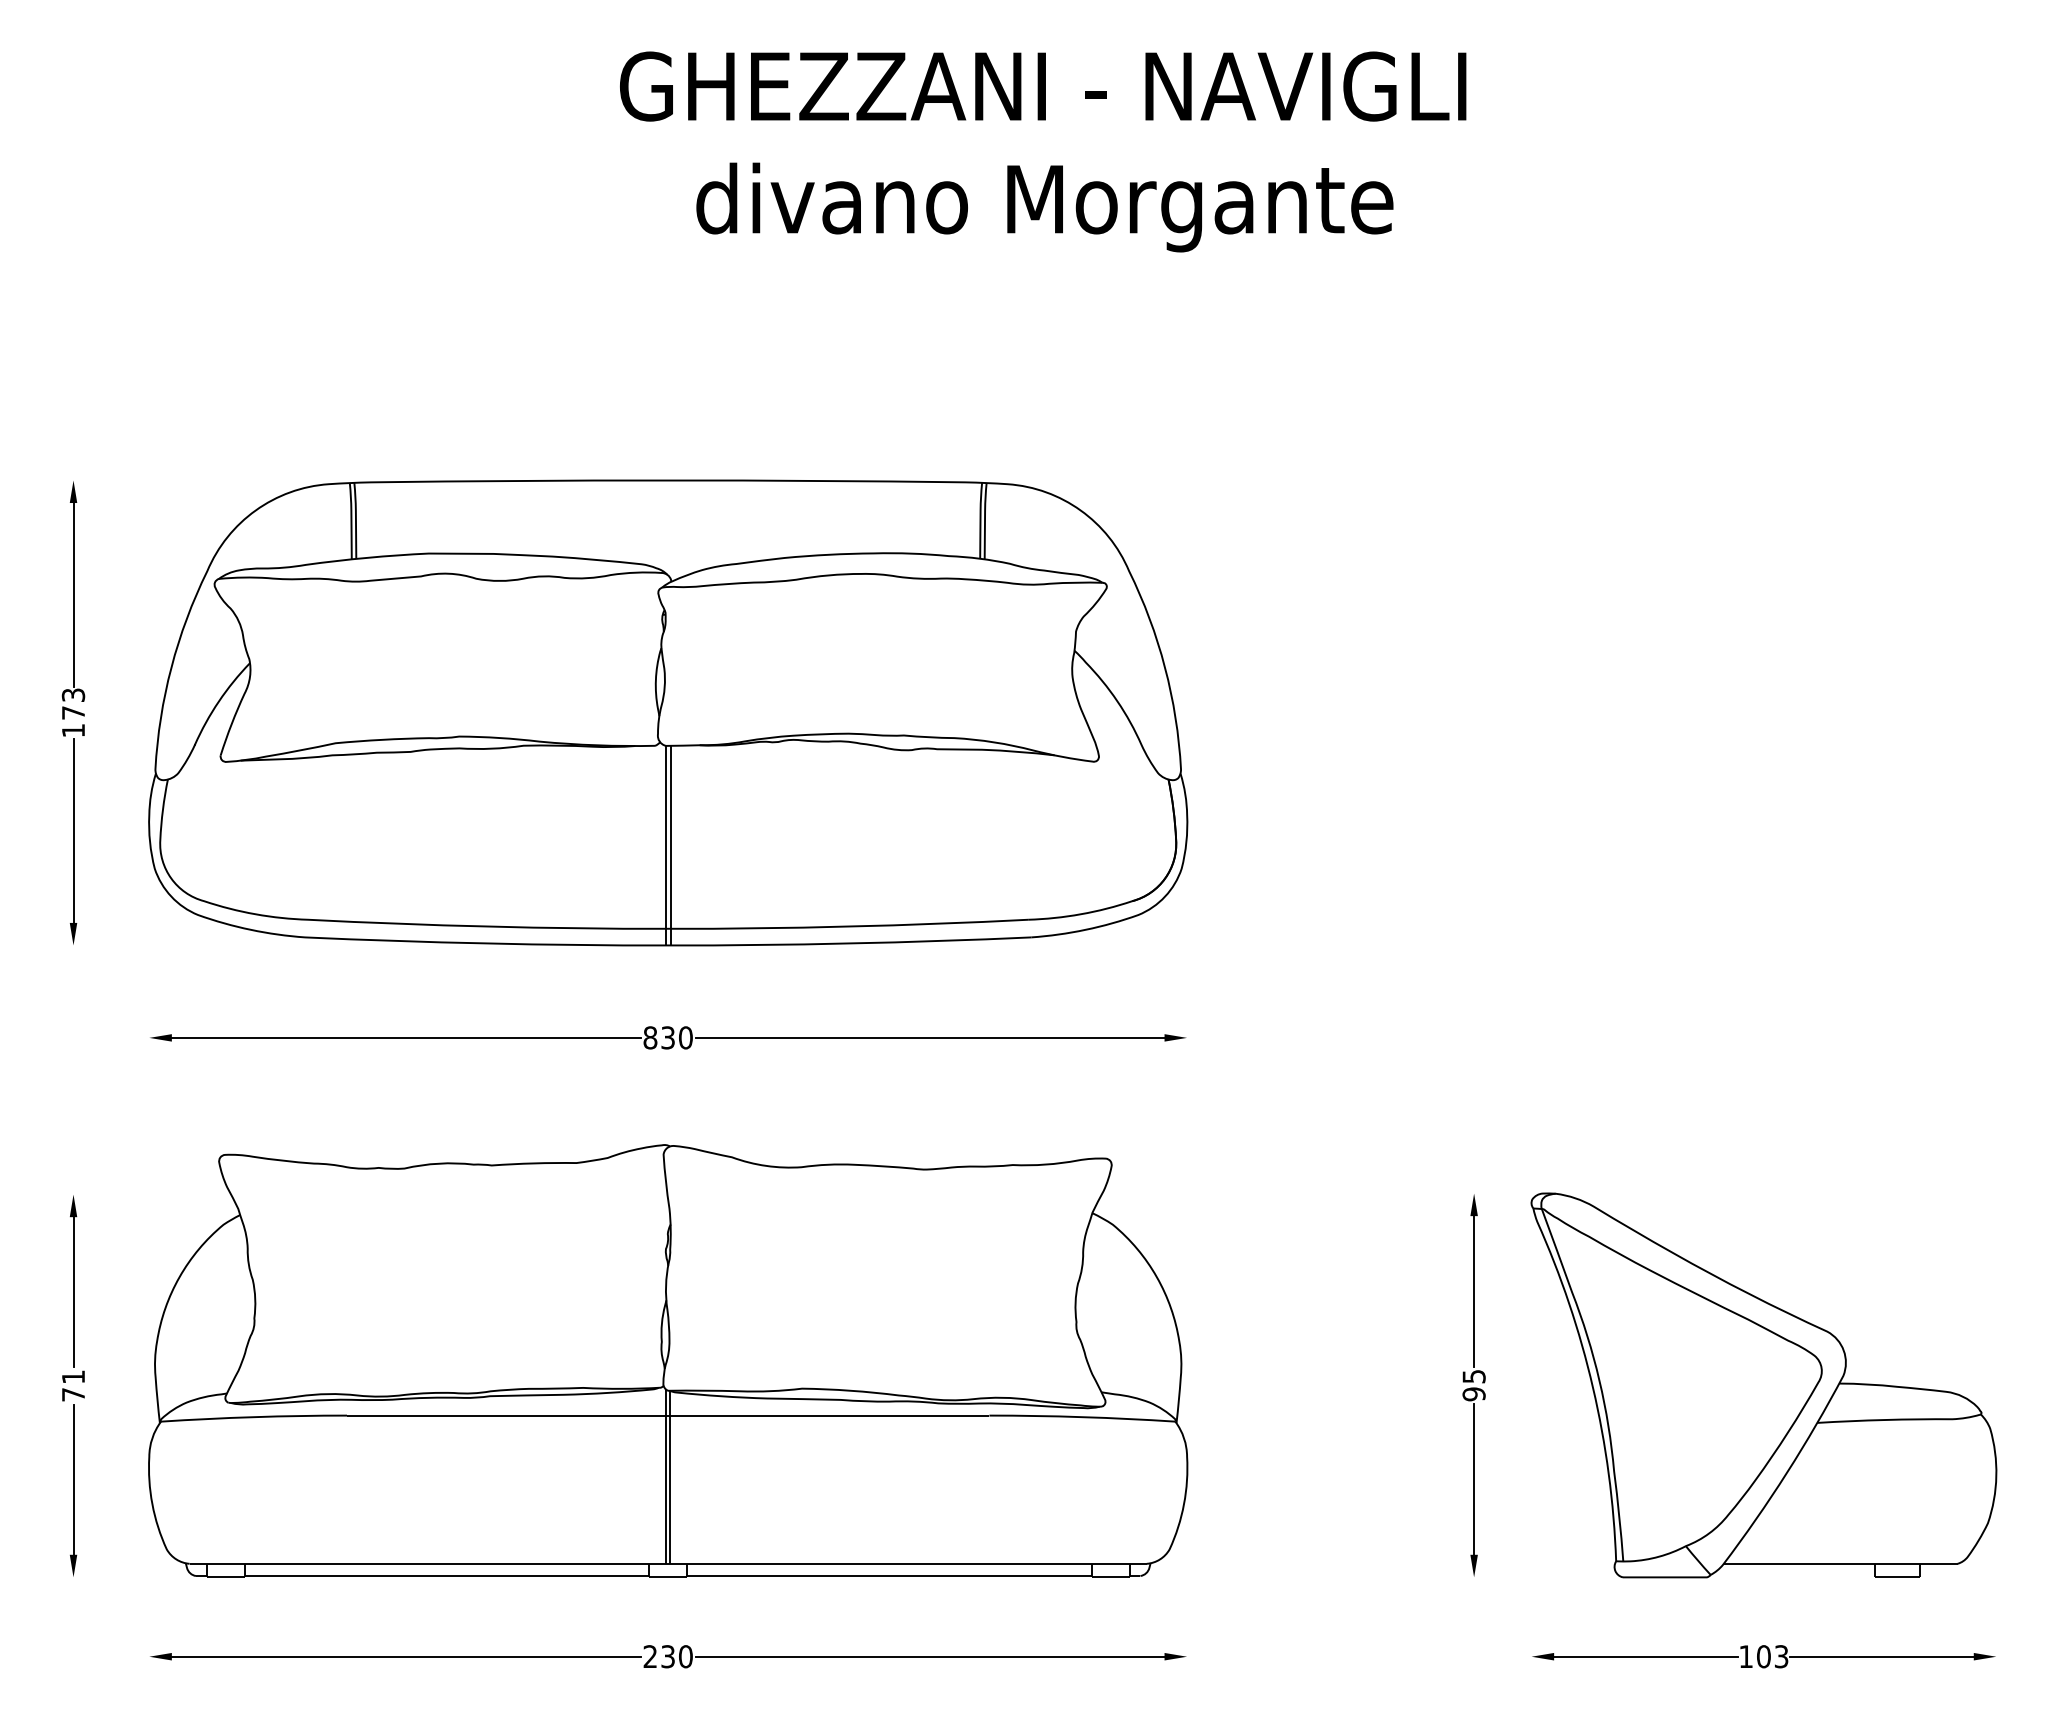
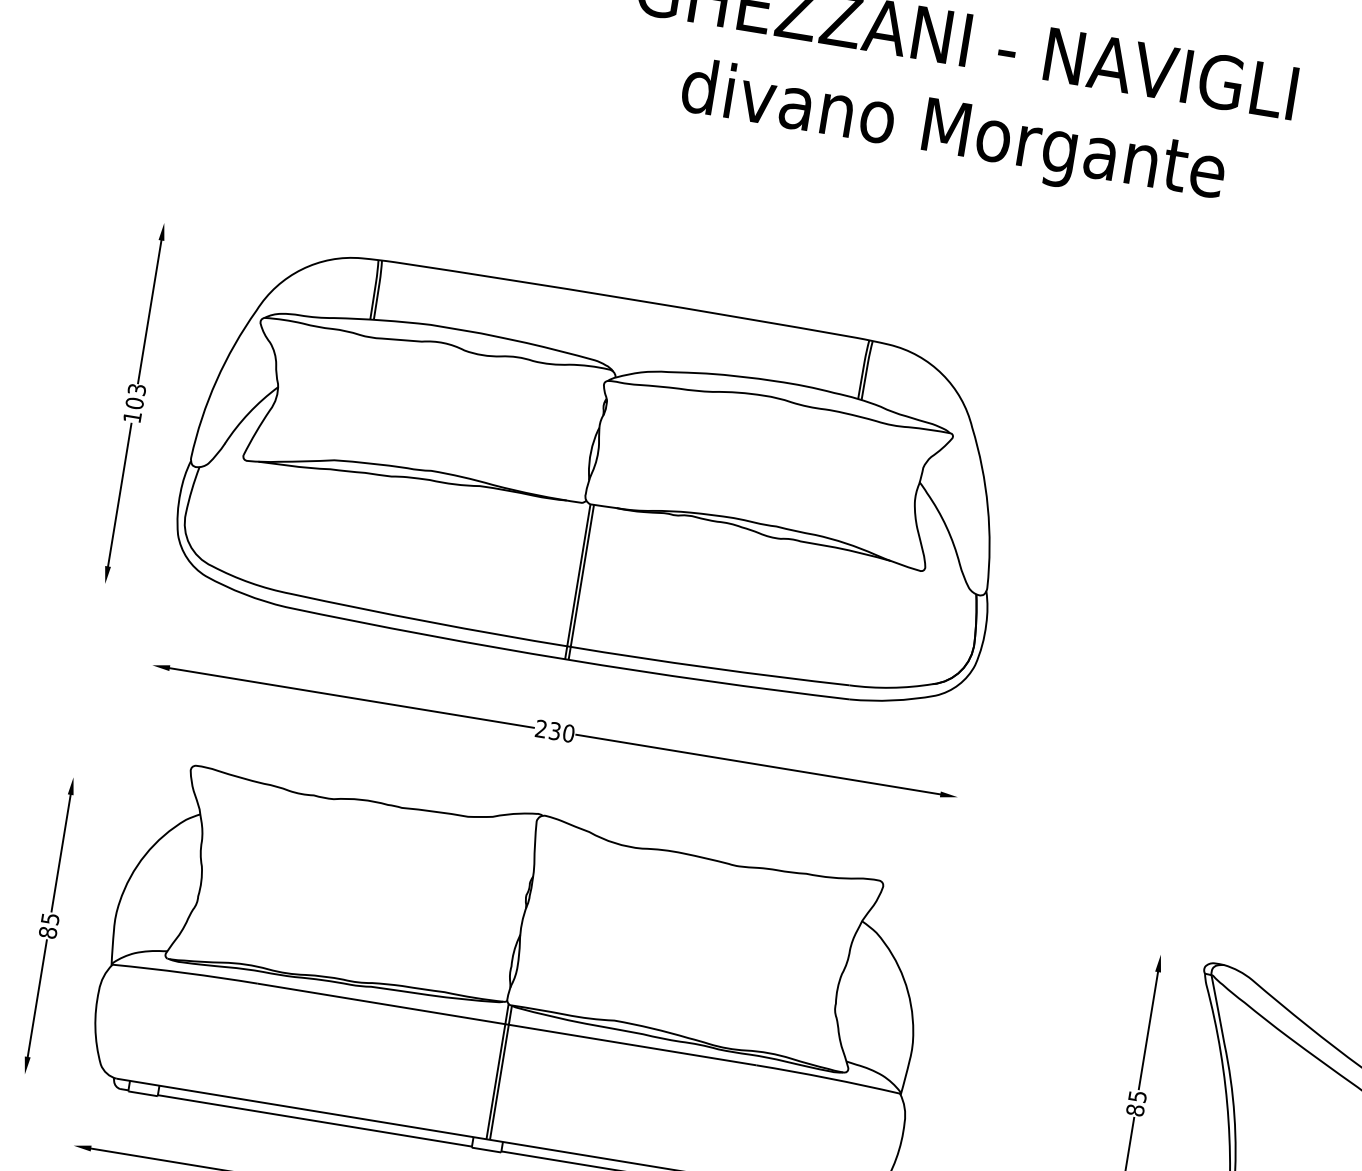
text: (73, 712) -> (134, 403), 173 -> 103
text: (650, 1037) -> (541, 728), 830 -> 230
text: (73, 1385) -> (49, 925), 71 -> 85
text: (1473, 1394) -> (1134, 1110), 95 -> 85

